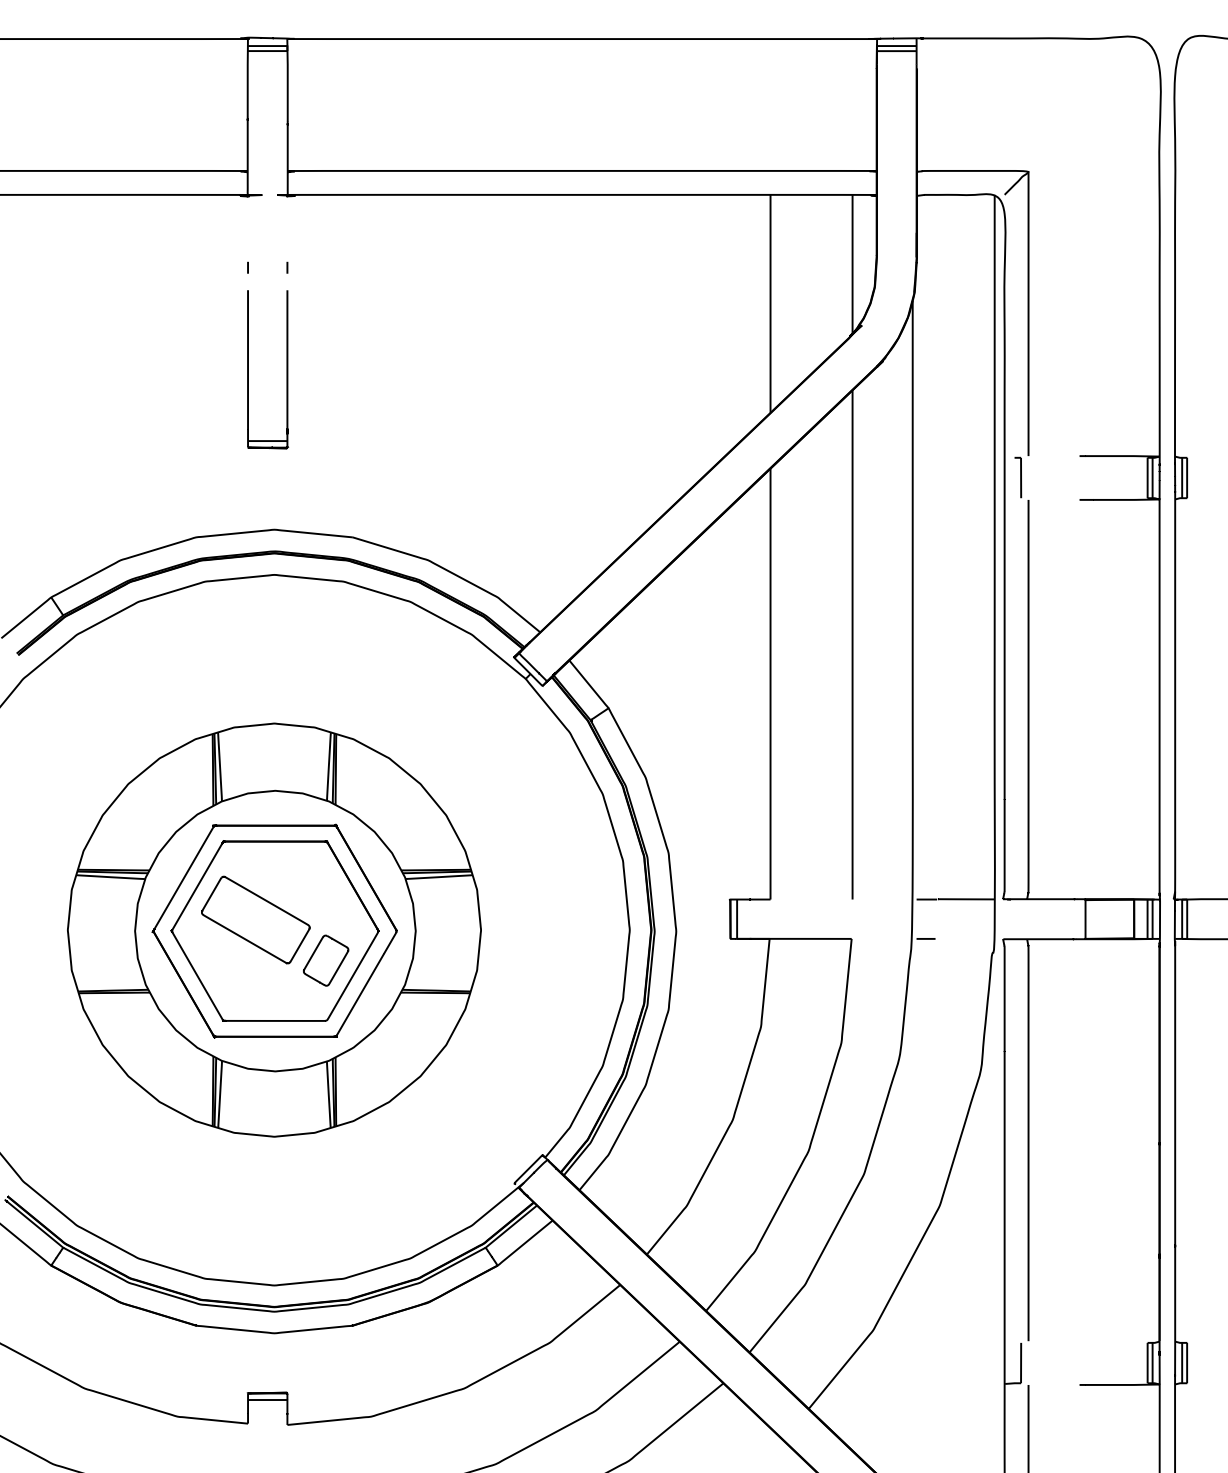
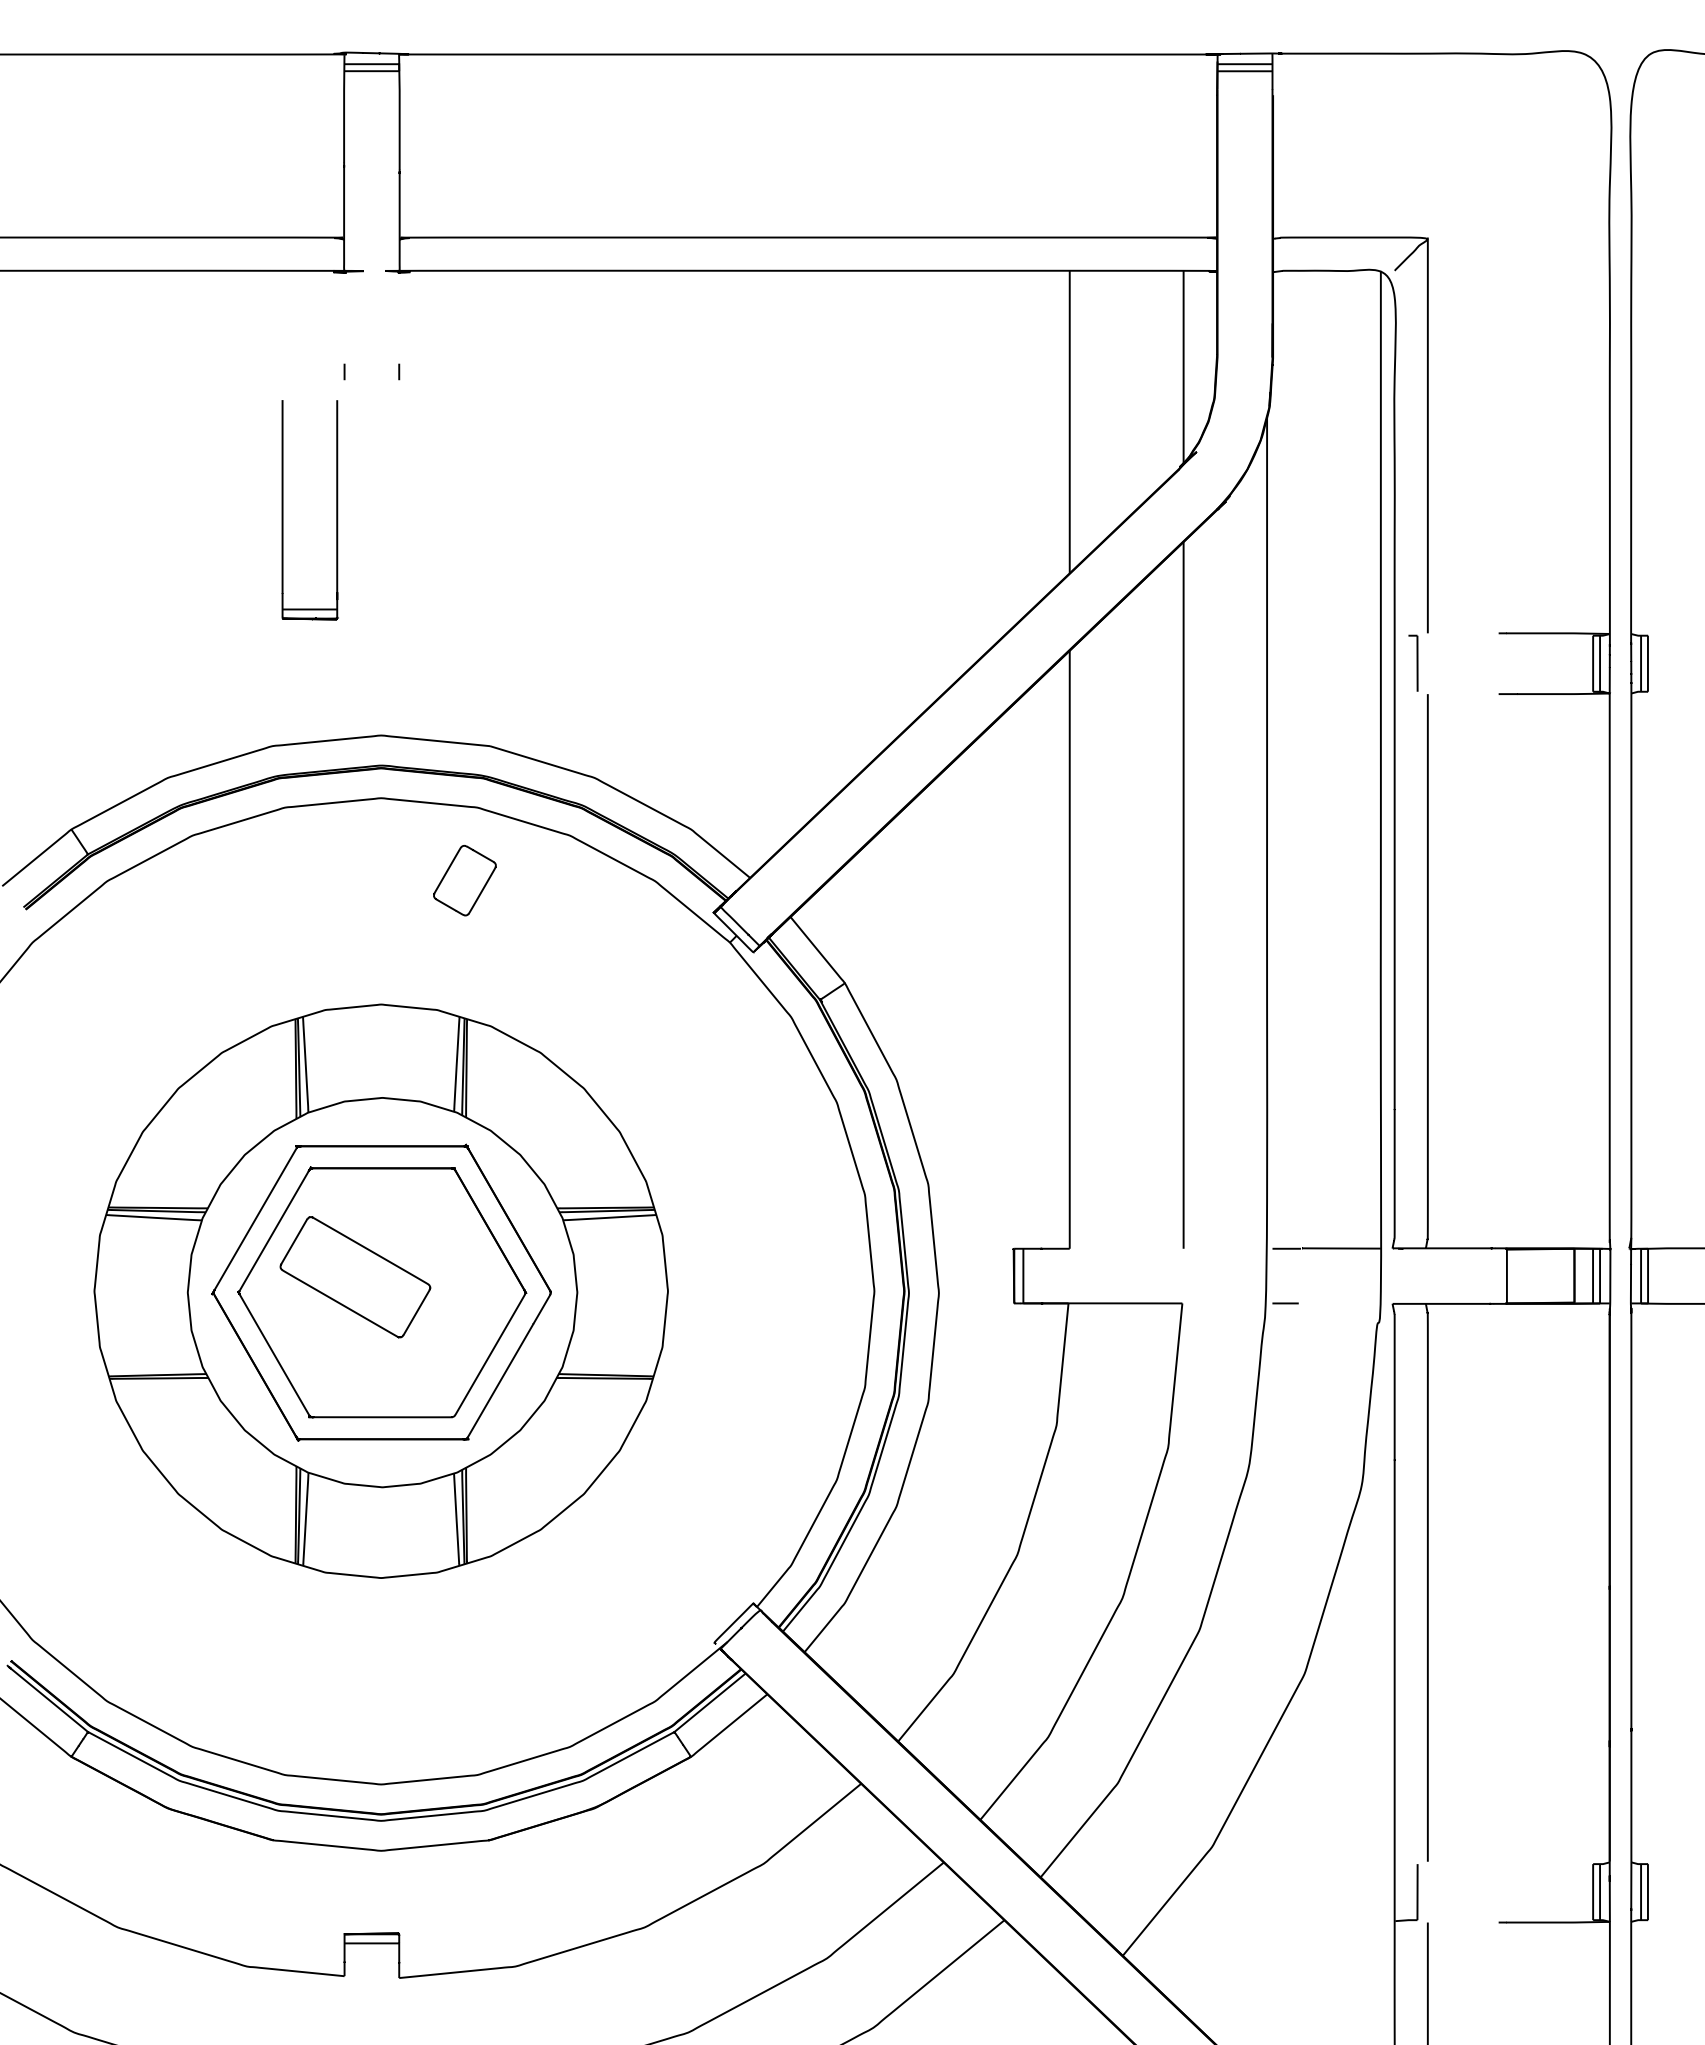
part: (248, 369) -> (283, 510), moved
part: (325, 960) -> (464, 880), moved

